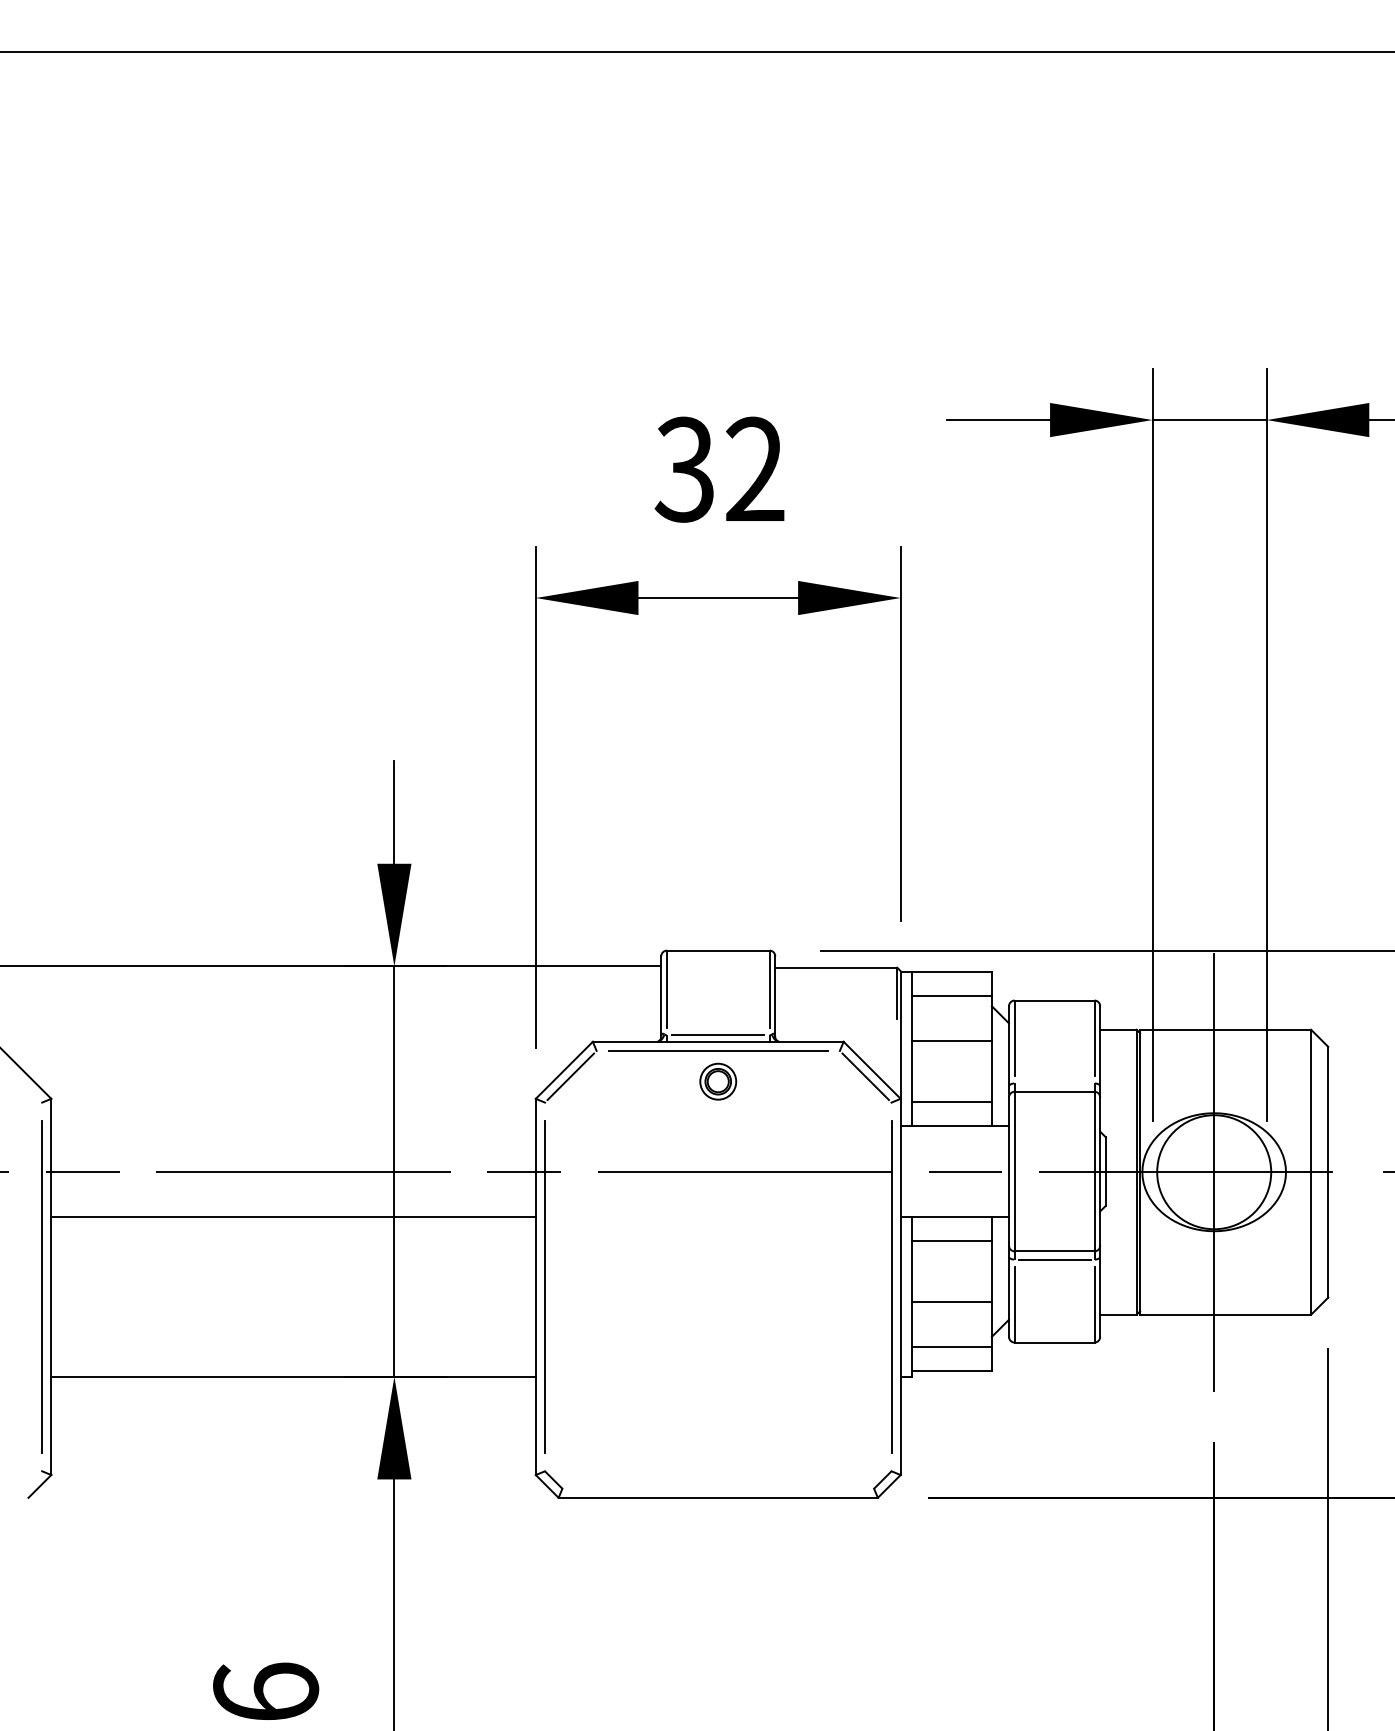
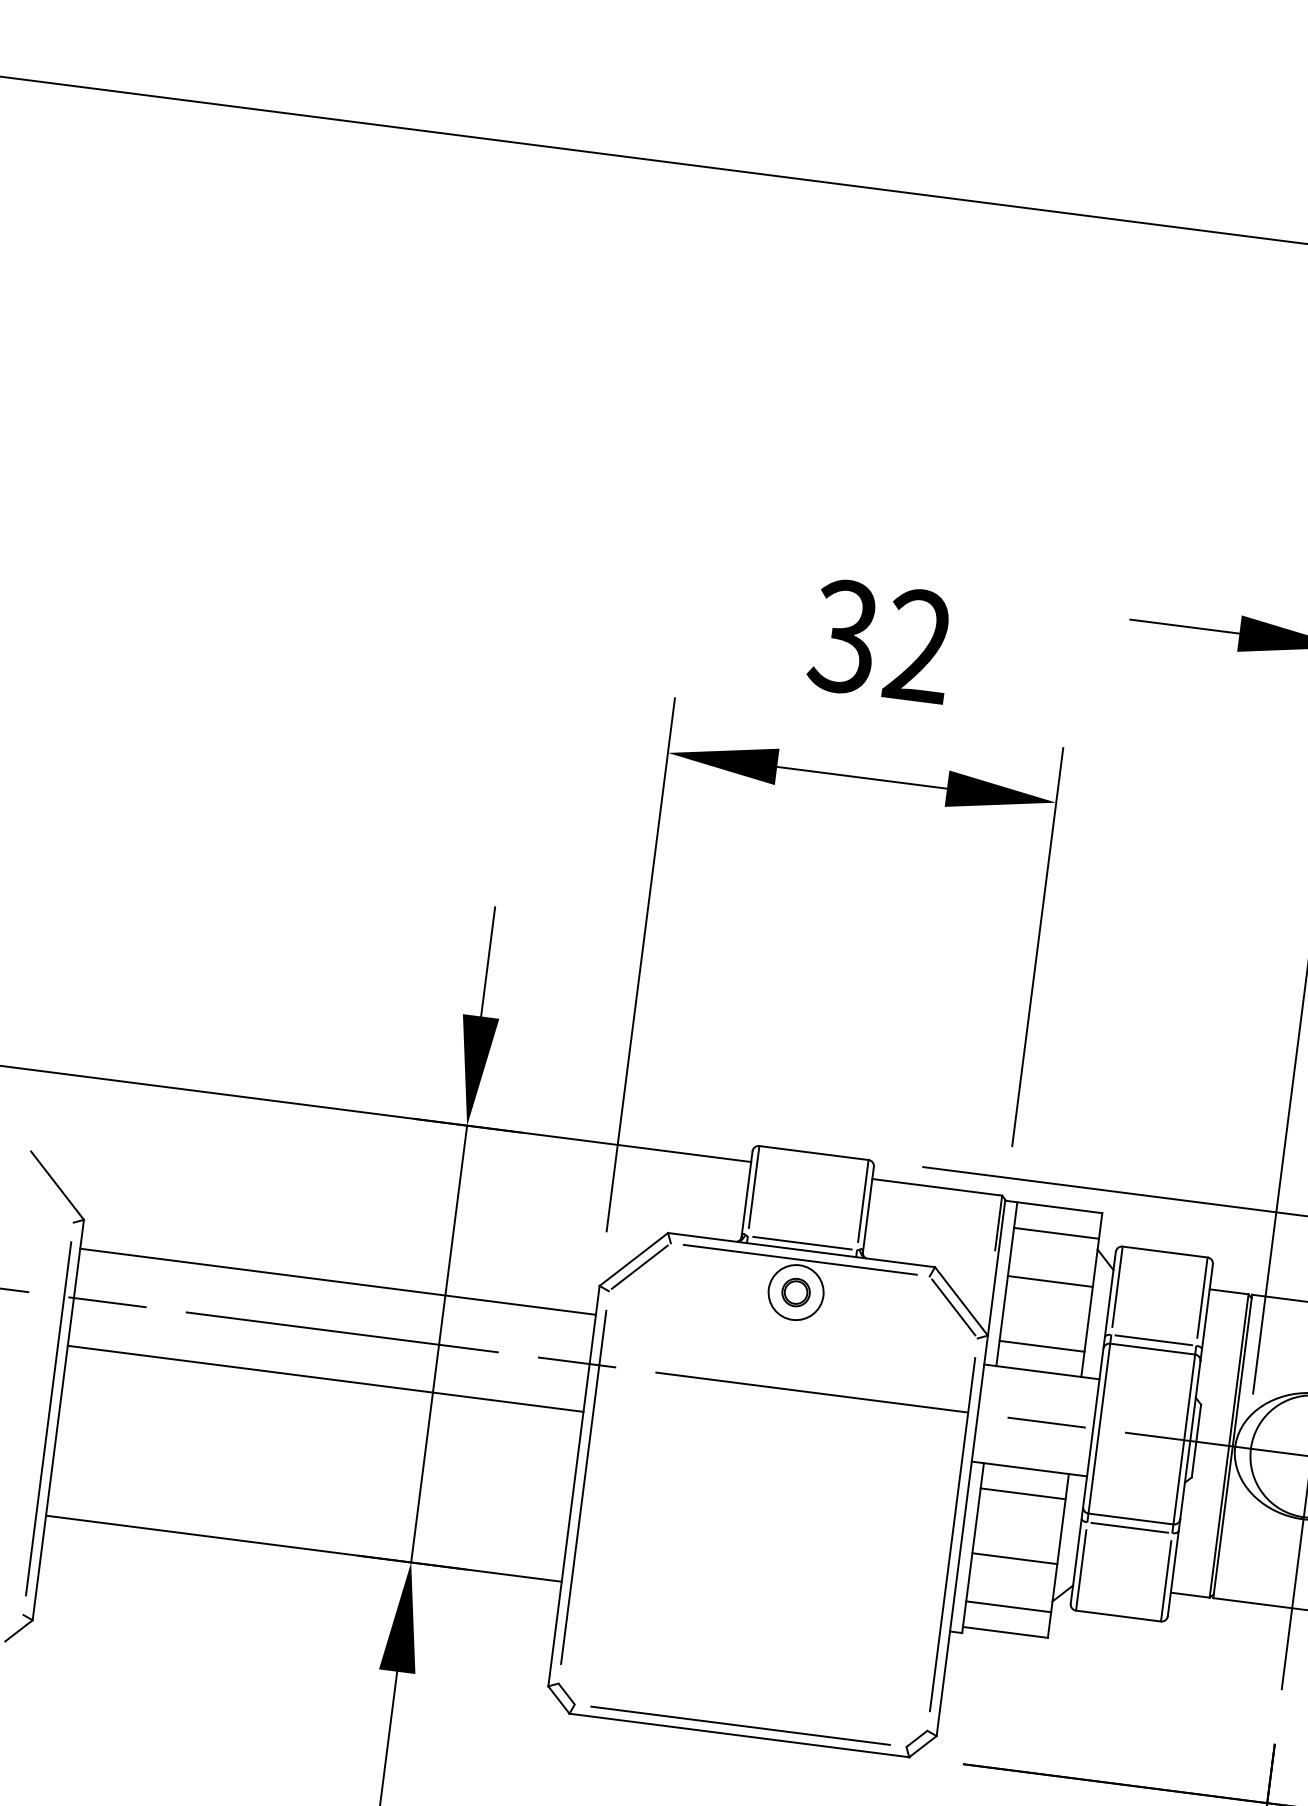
circle: (717, 1081) -> (795, 1292), size x1.43
line: (1054, 1083) -> (1153, 1340), added
line: (293, 1125) -> (338, 1281), added
line: (718, 1488) -> (740, 1725), added

